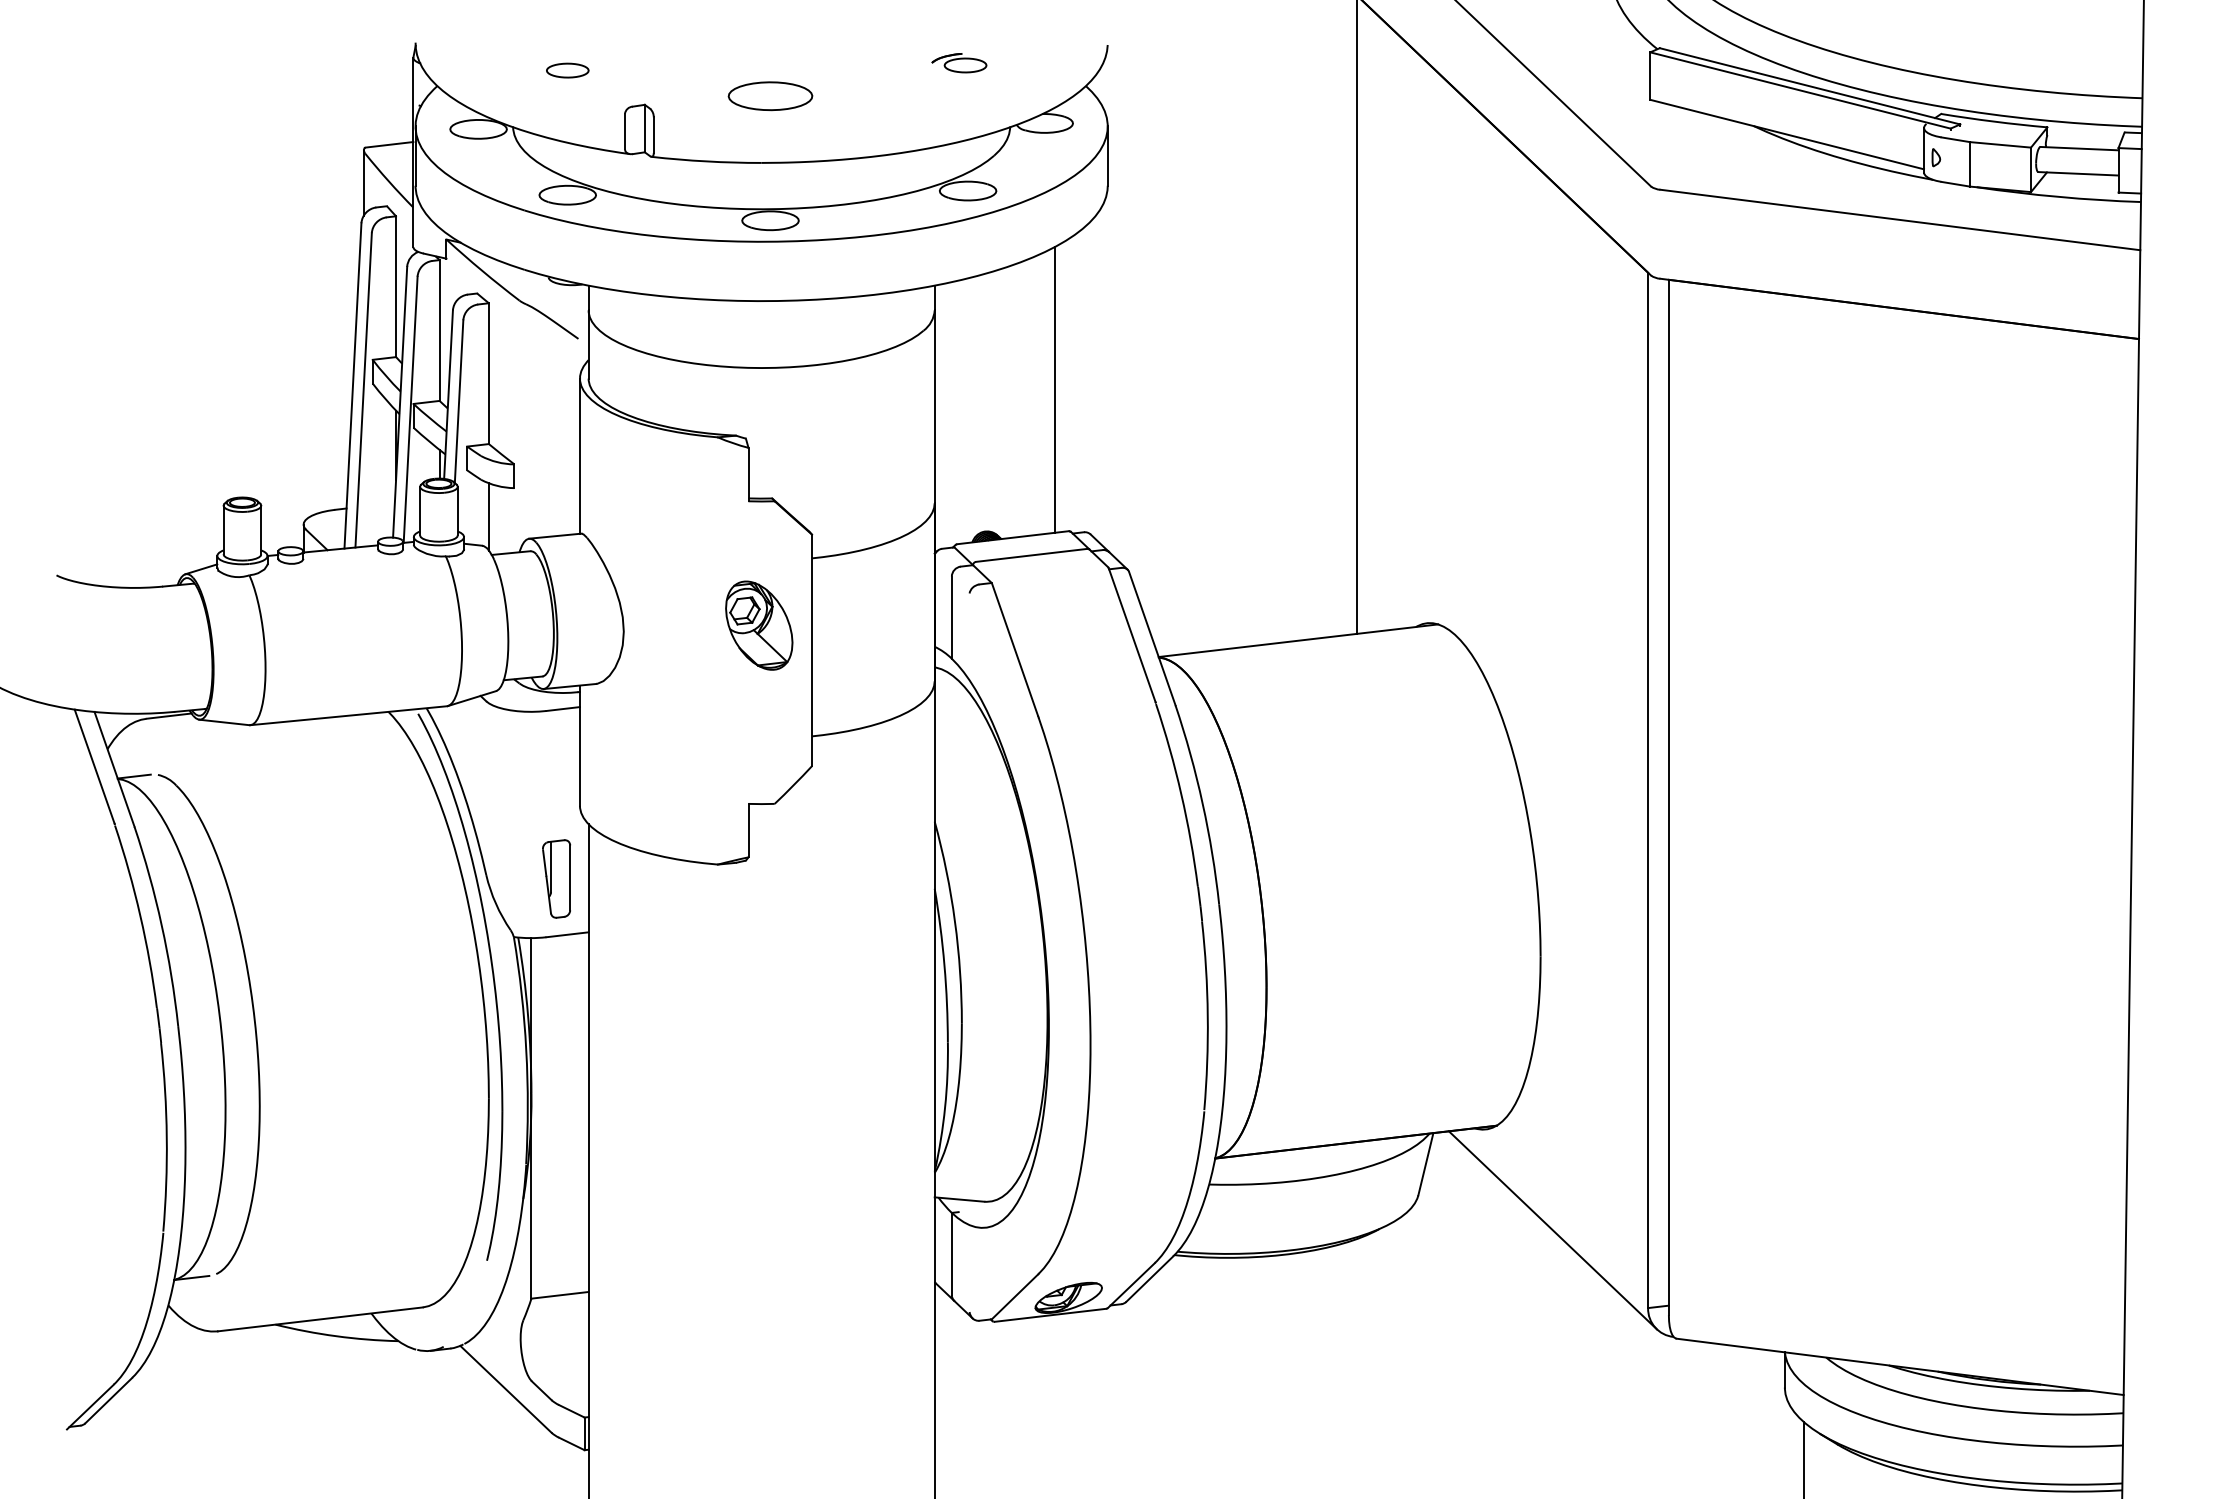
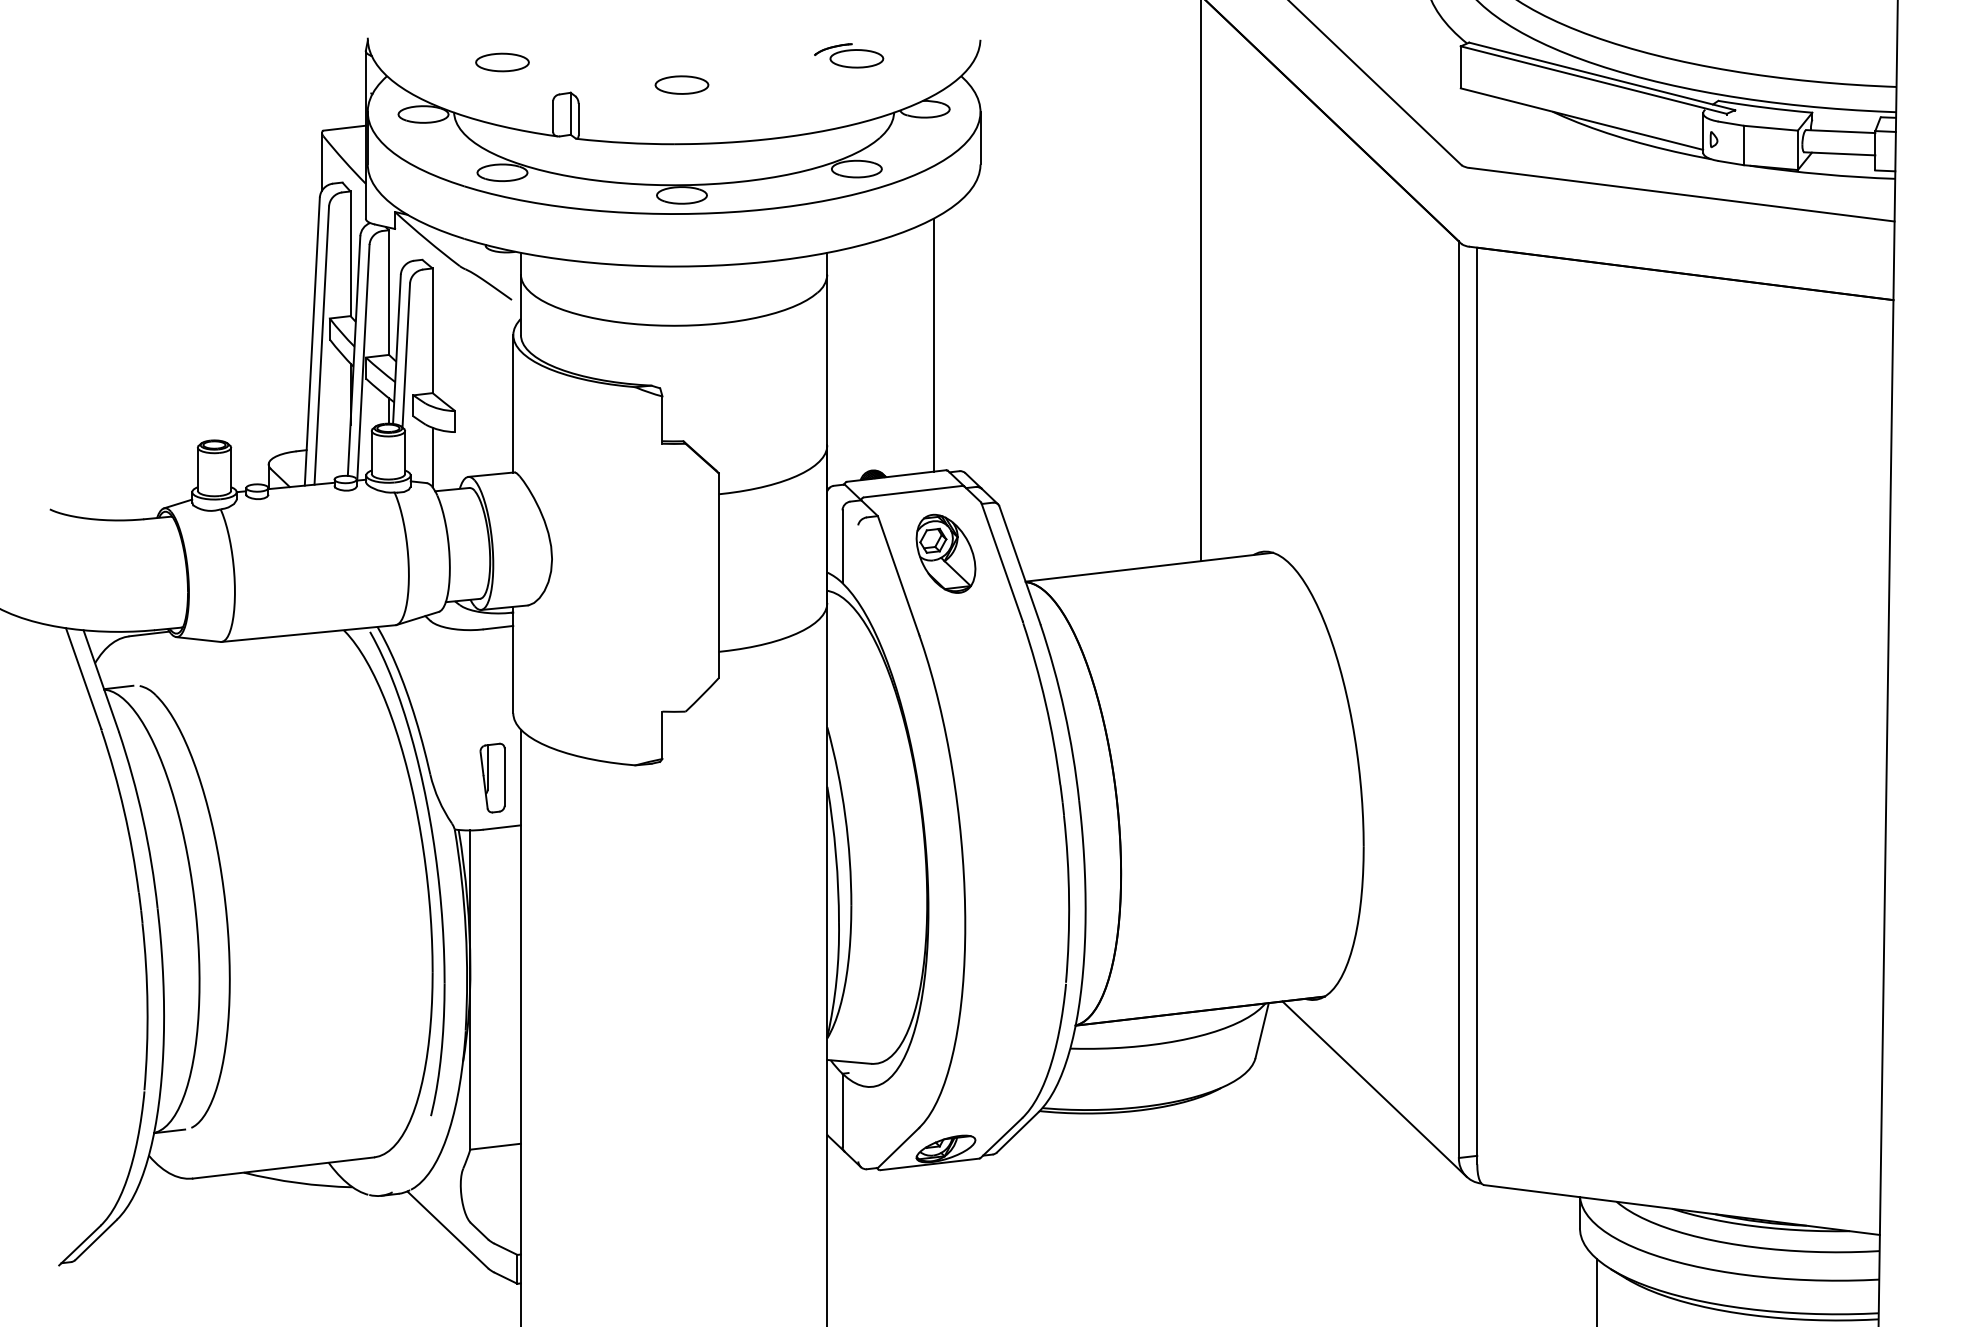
part: (959, 62) -> (849, 55), size x1.43
part: (567, 70) -> (502, 62), size x1.43
part: (769, 95) -> (681, 84), size x0.71
part: (758, 625) -> (945, 553), moved

